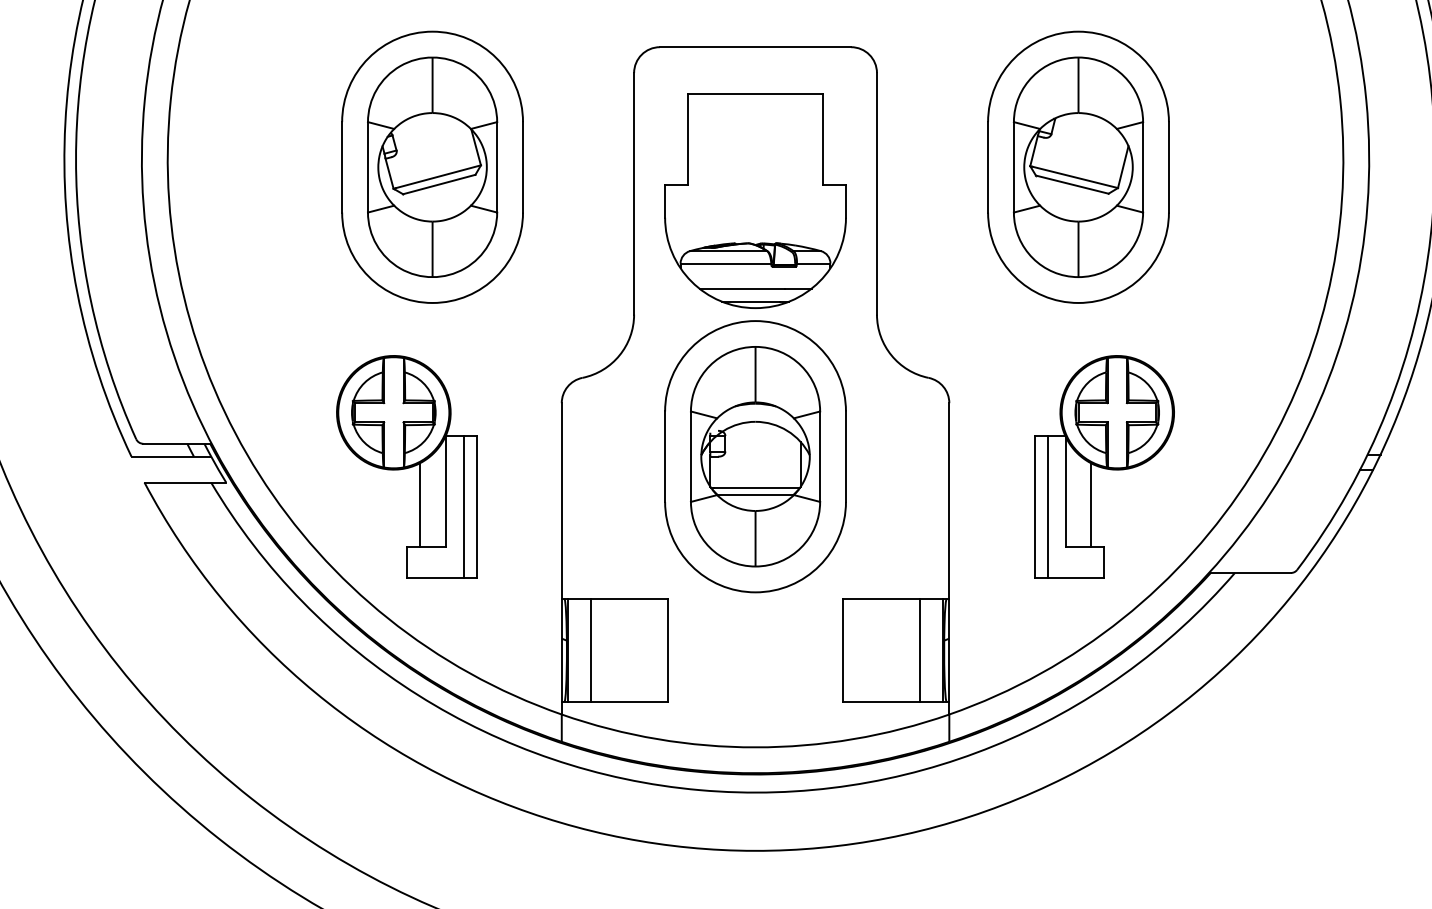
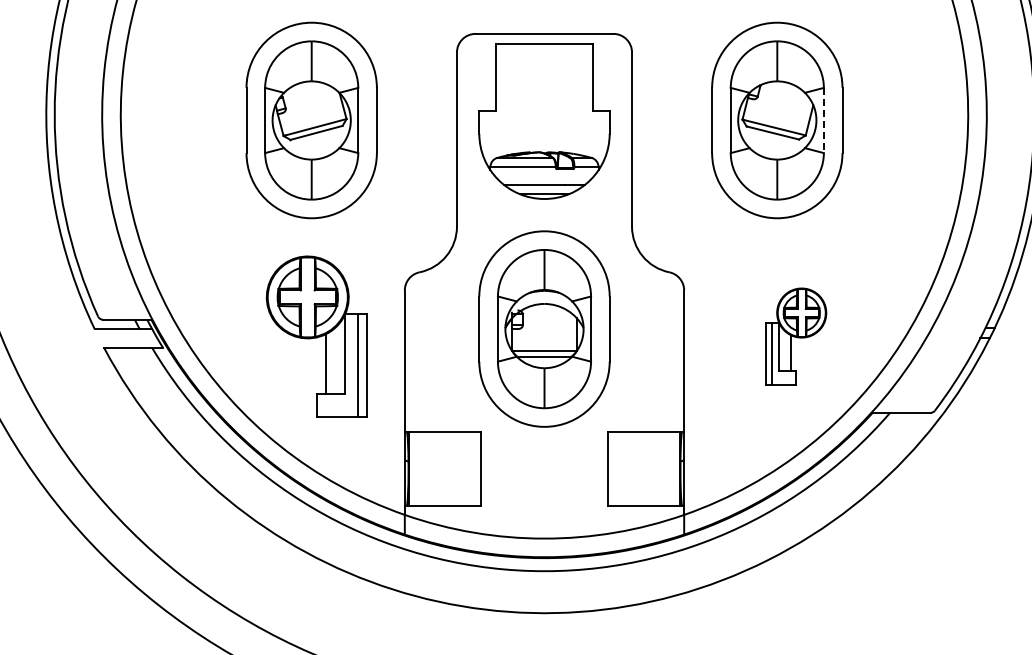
line: (1142, 167) -> (823, 120), solid -> dashed
part: (755, 200) -> (544, 121), moved
part: (405, 466) -> (316, 336), moved
part: (1105, 466) -> (796, 336), size x0.6
line: (590, 650) -> (425, 468), removed
line: (920, 650) -> (663, 468), removed

